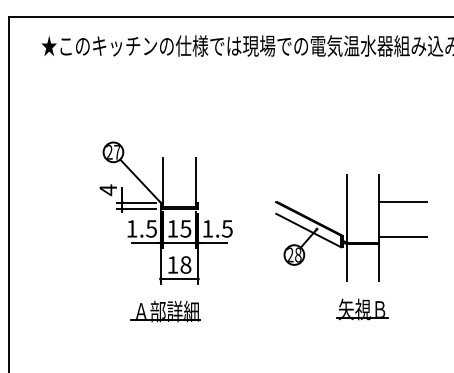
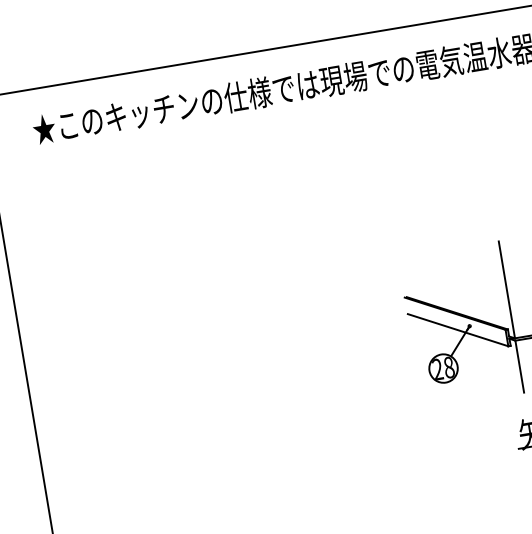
part: (165, 231) -> (254, 365), removed

